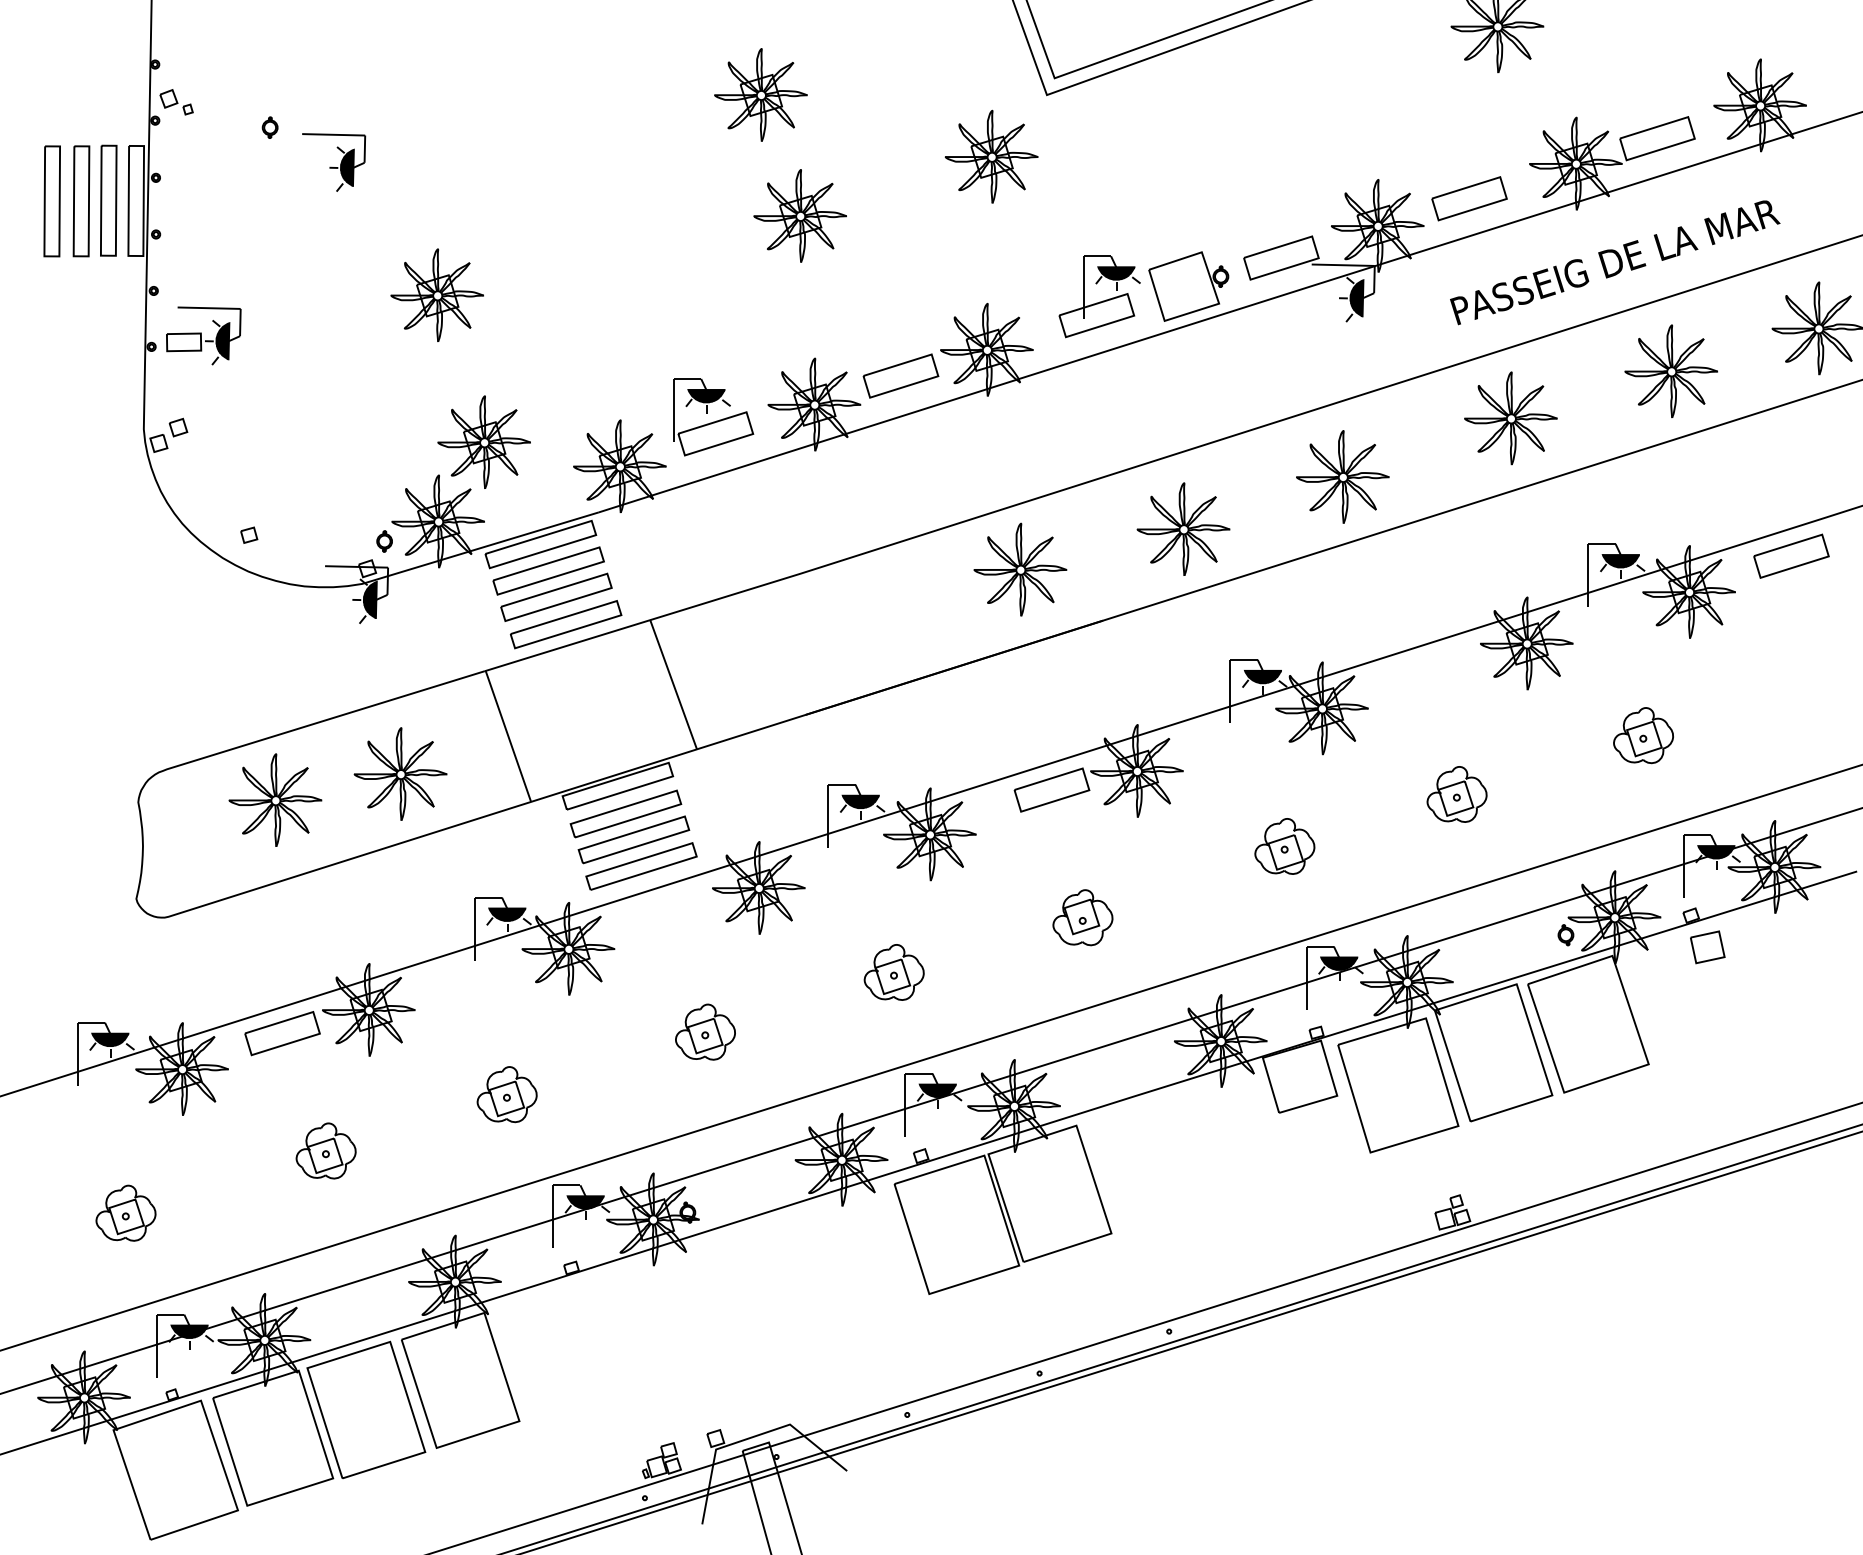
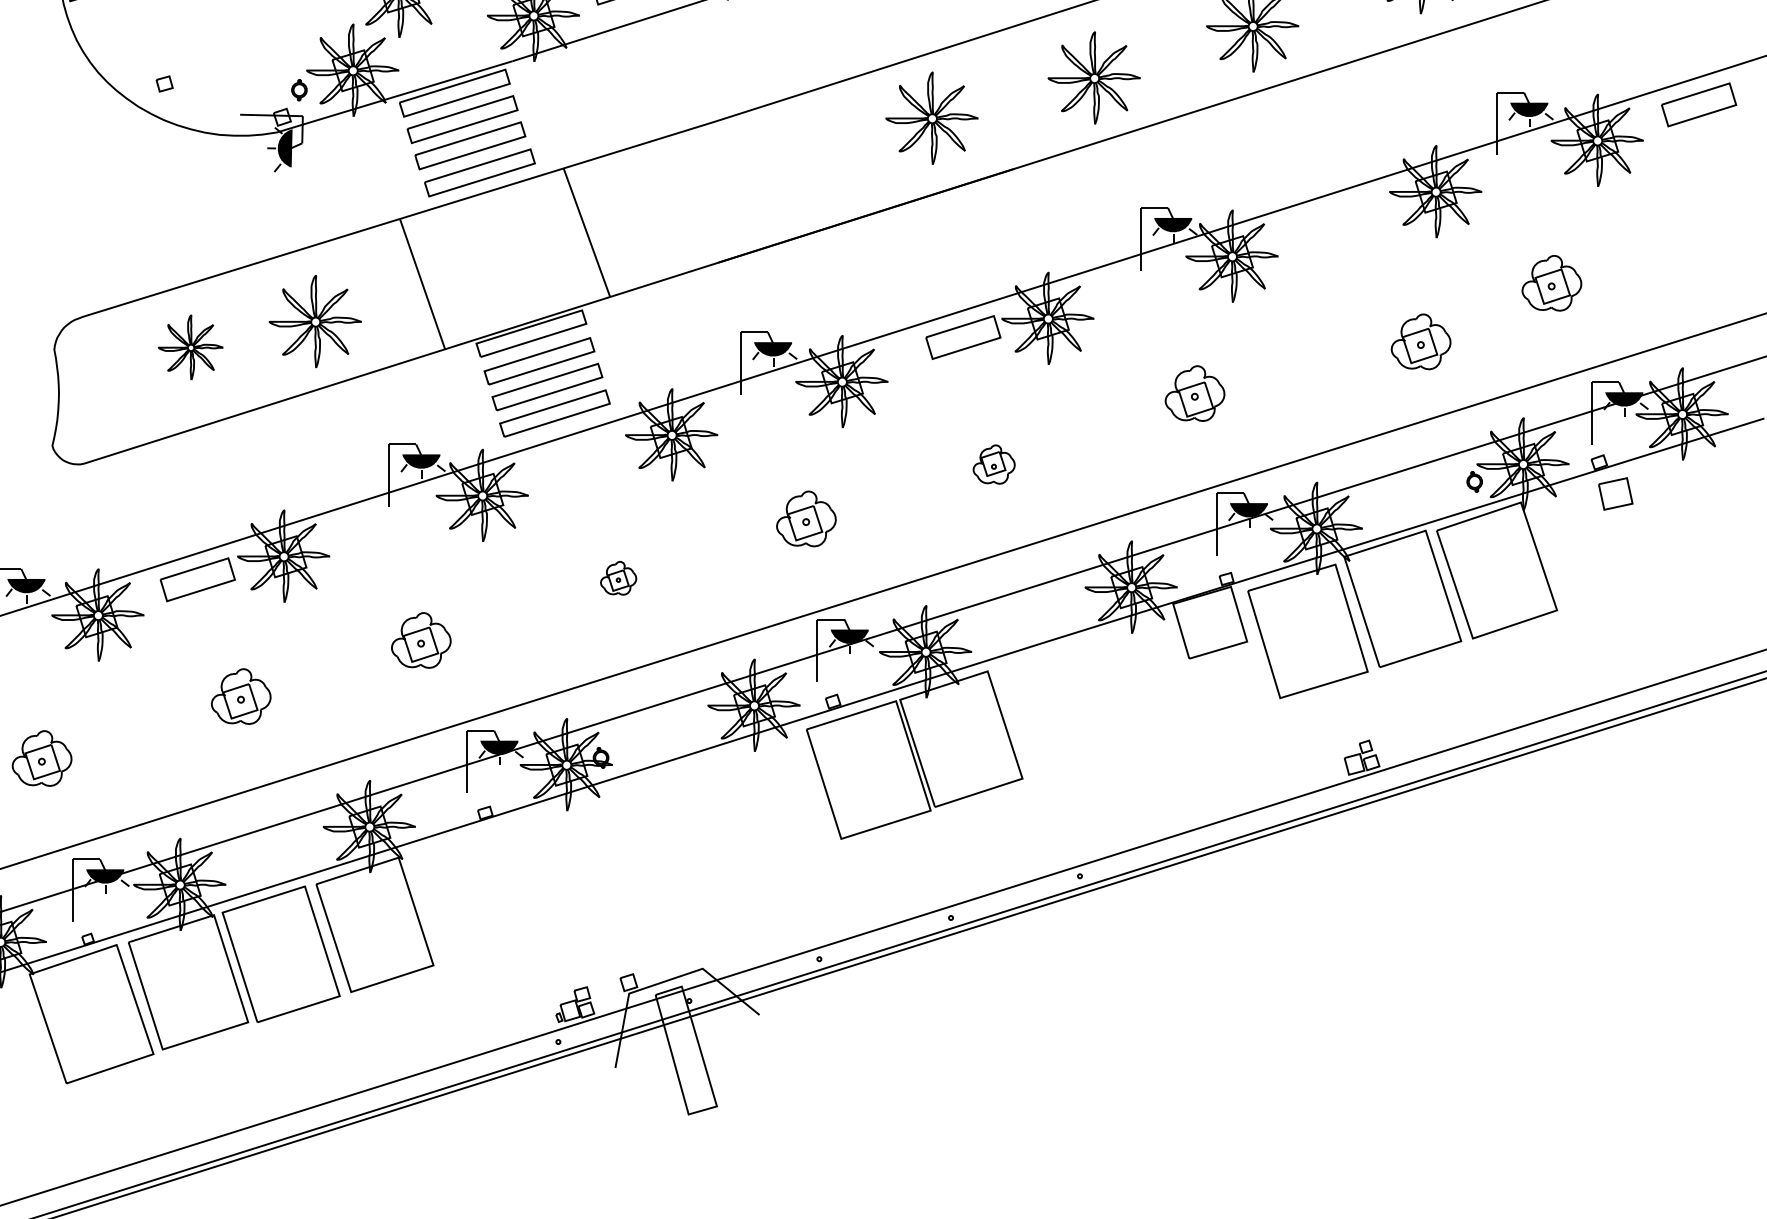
part: (1456, 794) -> (1420, 341), moved
part: (275, 799) -> (190, 346), size x0.7
part: (1082, 917) -> (993, 464), size x0.7
part: (705, 1031) -> (618, 577), size x0.6

